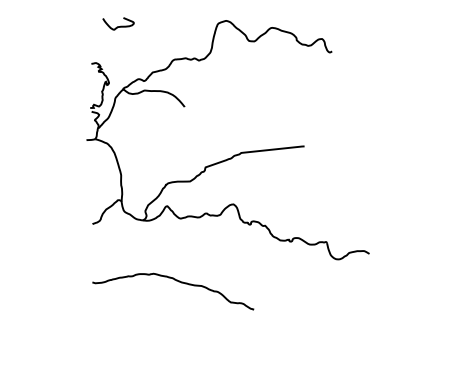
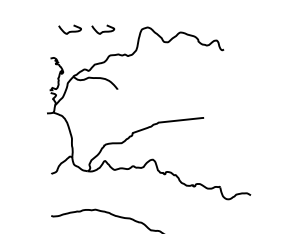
curve: (166, 25) -> (104, 30), added

